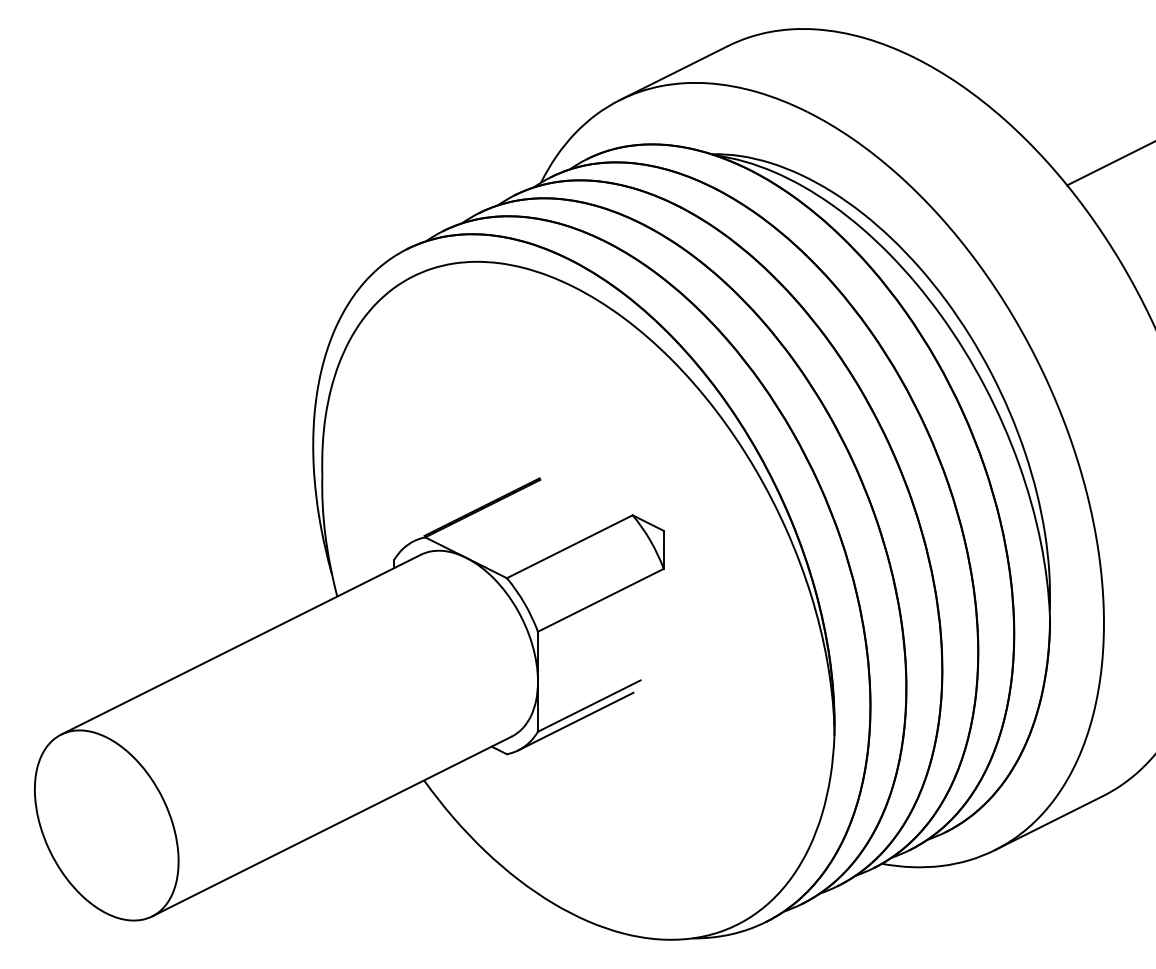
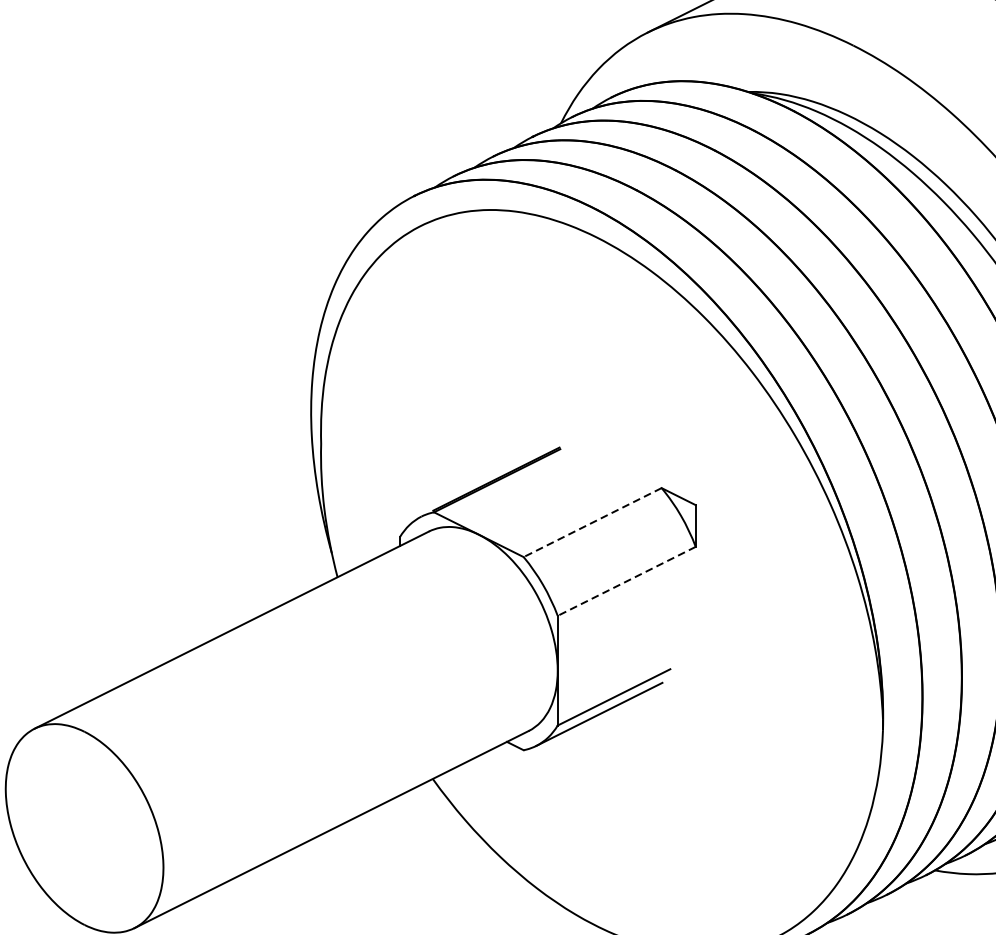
line: (569, 546) -> (592, 522), solid -> dashed
line: (600, 600) -> (626, 581), solid -> dashed

